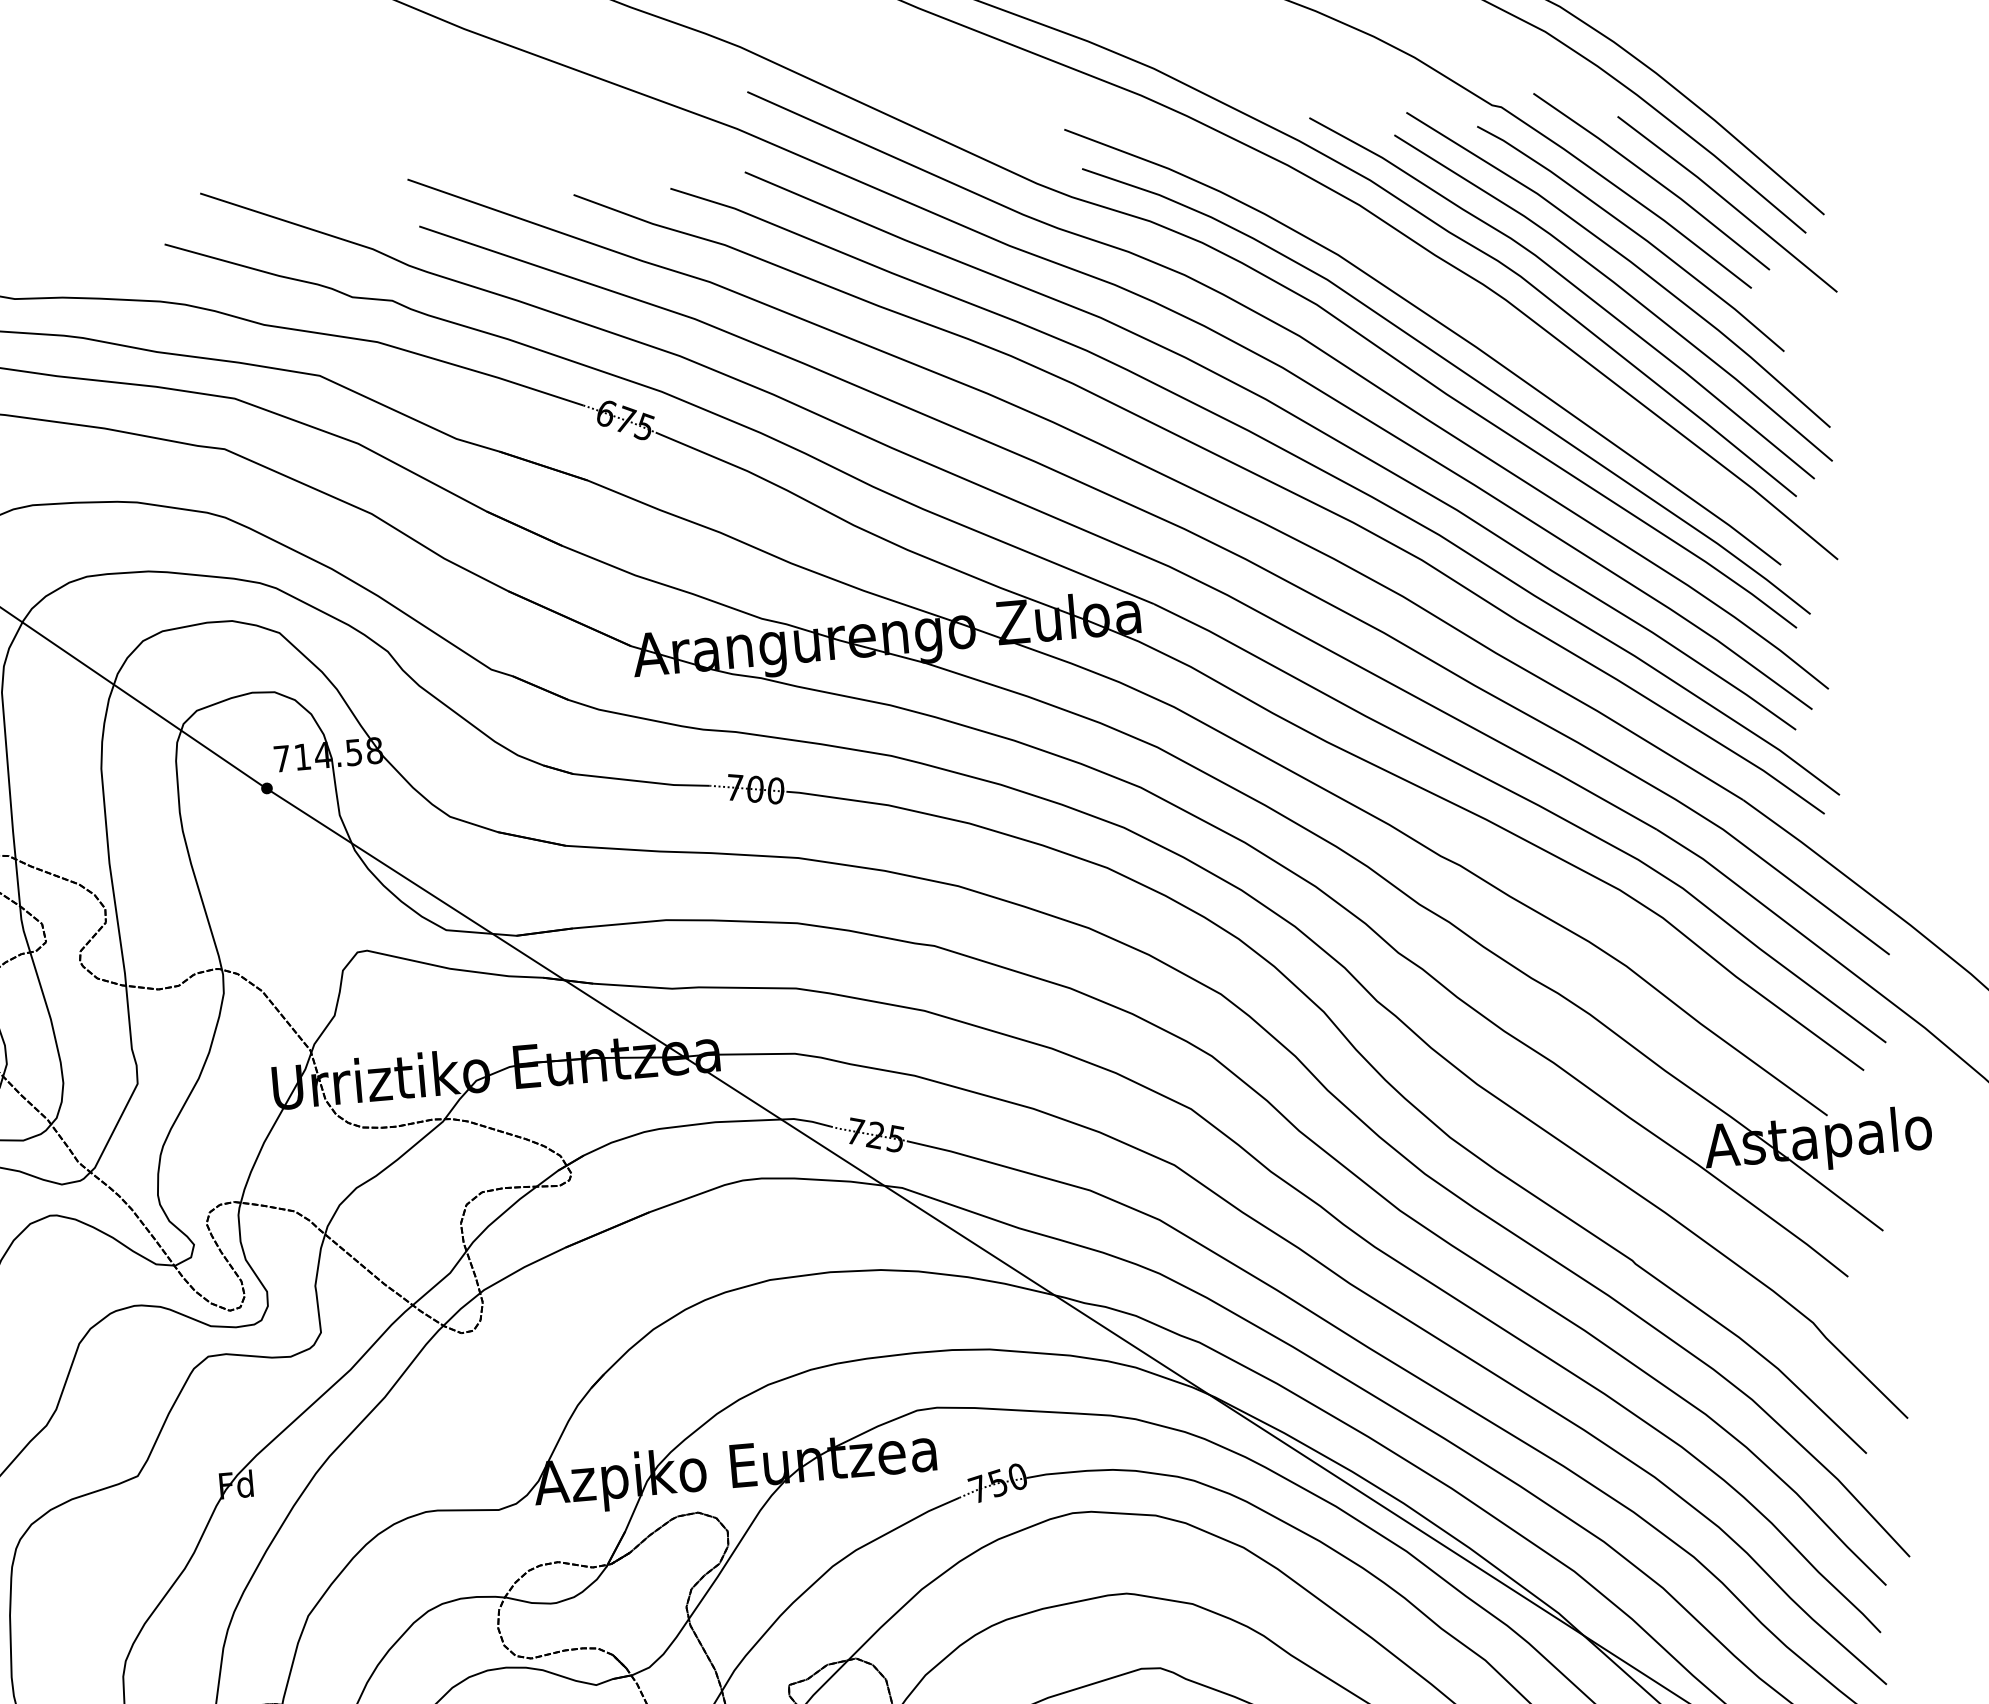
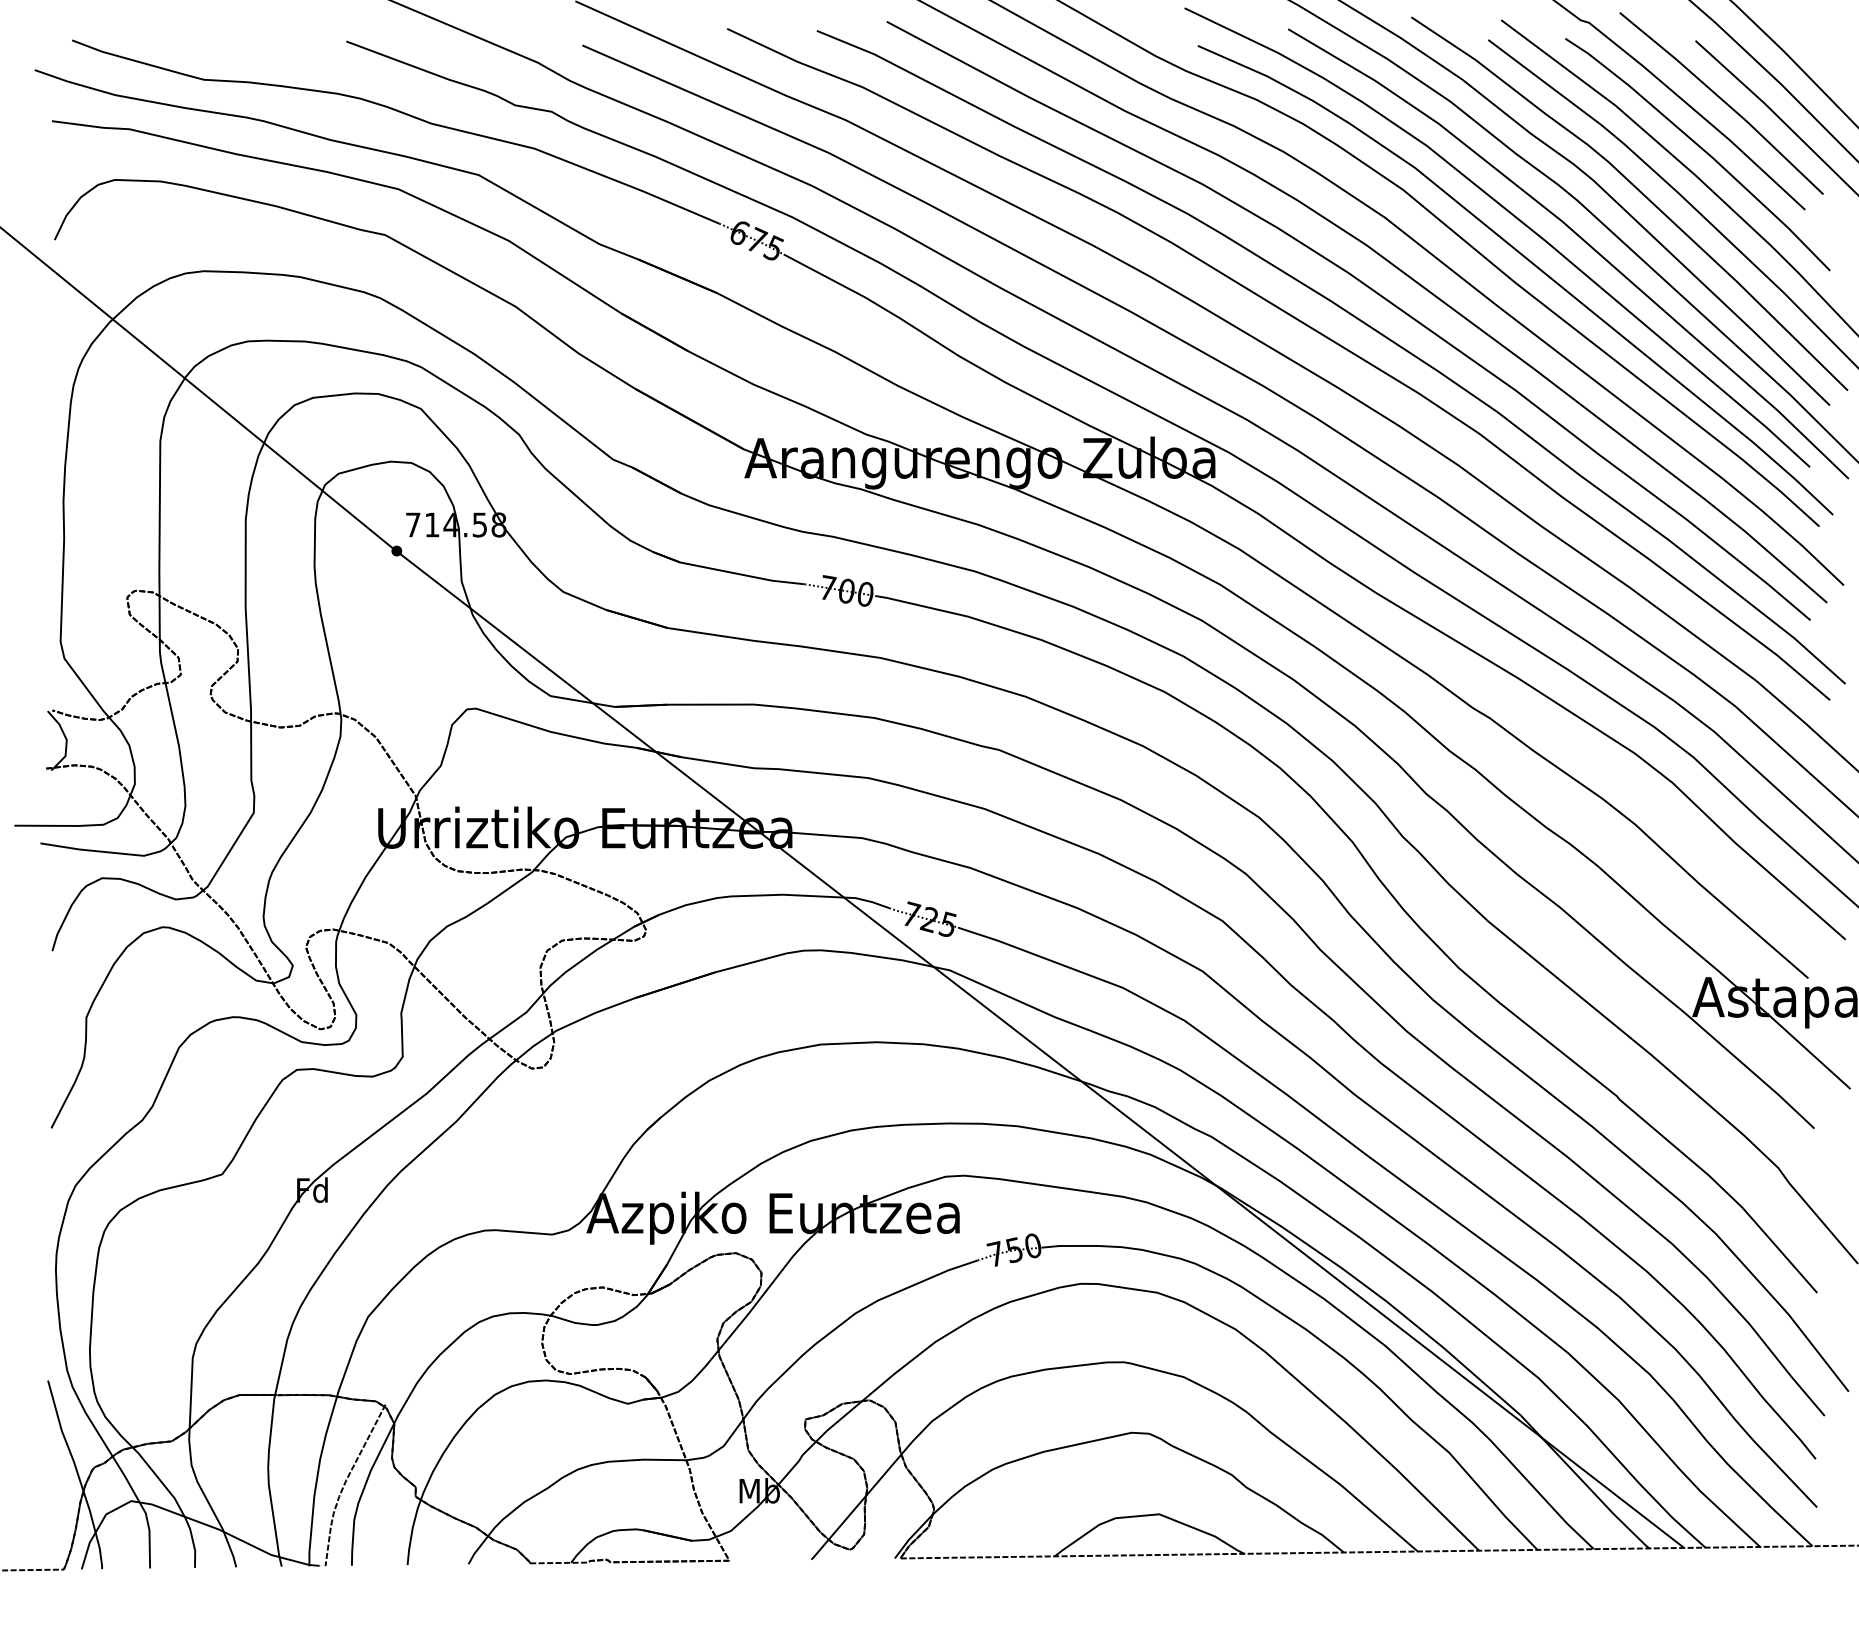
curve: (1513, 341) -> (1581, 239), added

